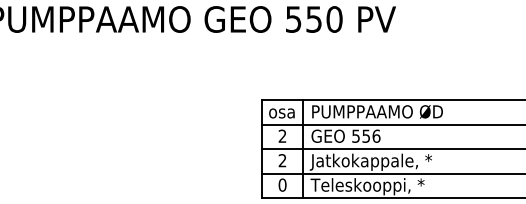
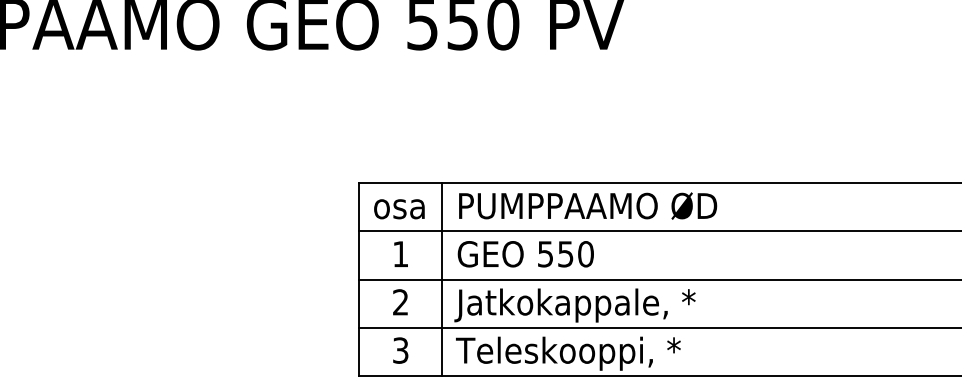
text: (282, 135) -> (400, 252), 2 -> 1
text: (376, 135) -> (585, 252), 556 -> 550
text: (282, 184) -> (400, 349), 0 -> 3

